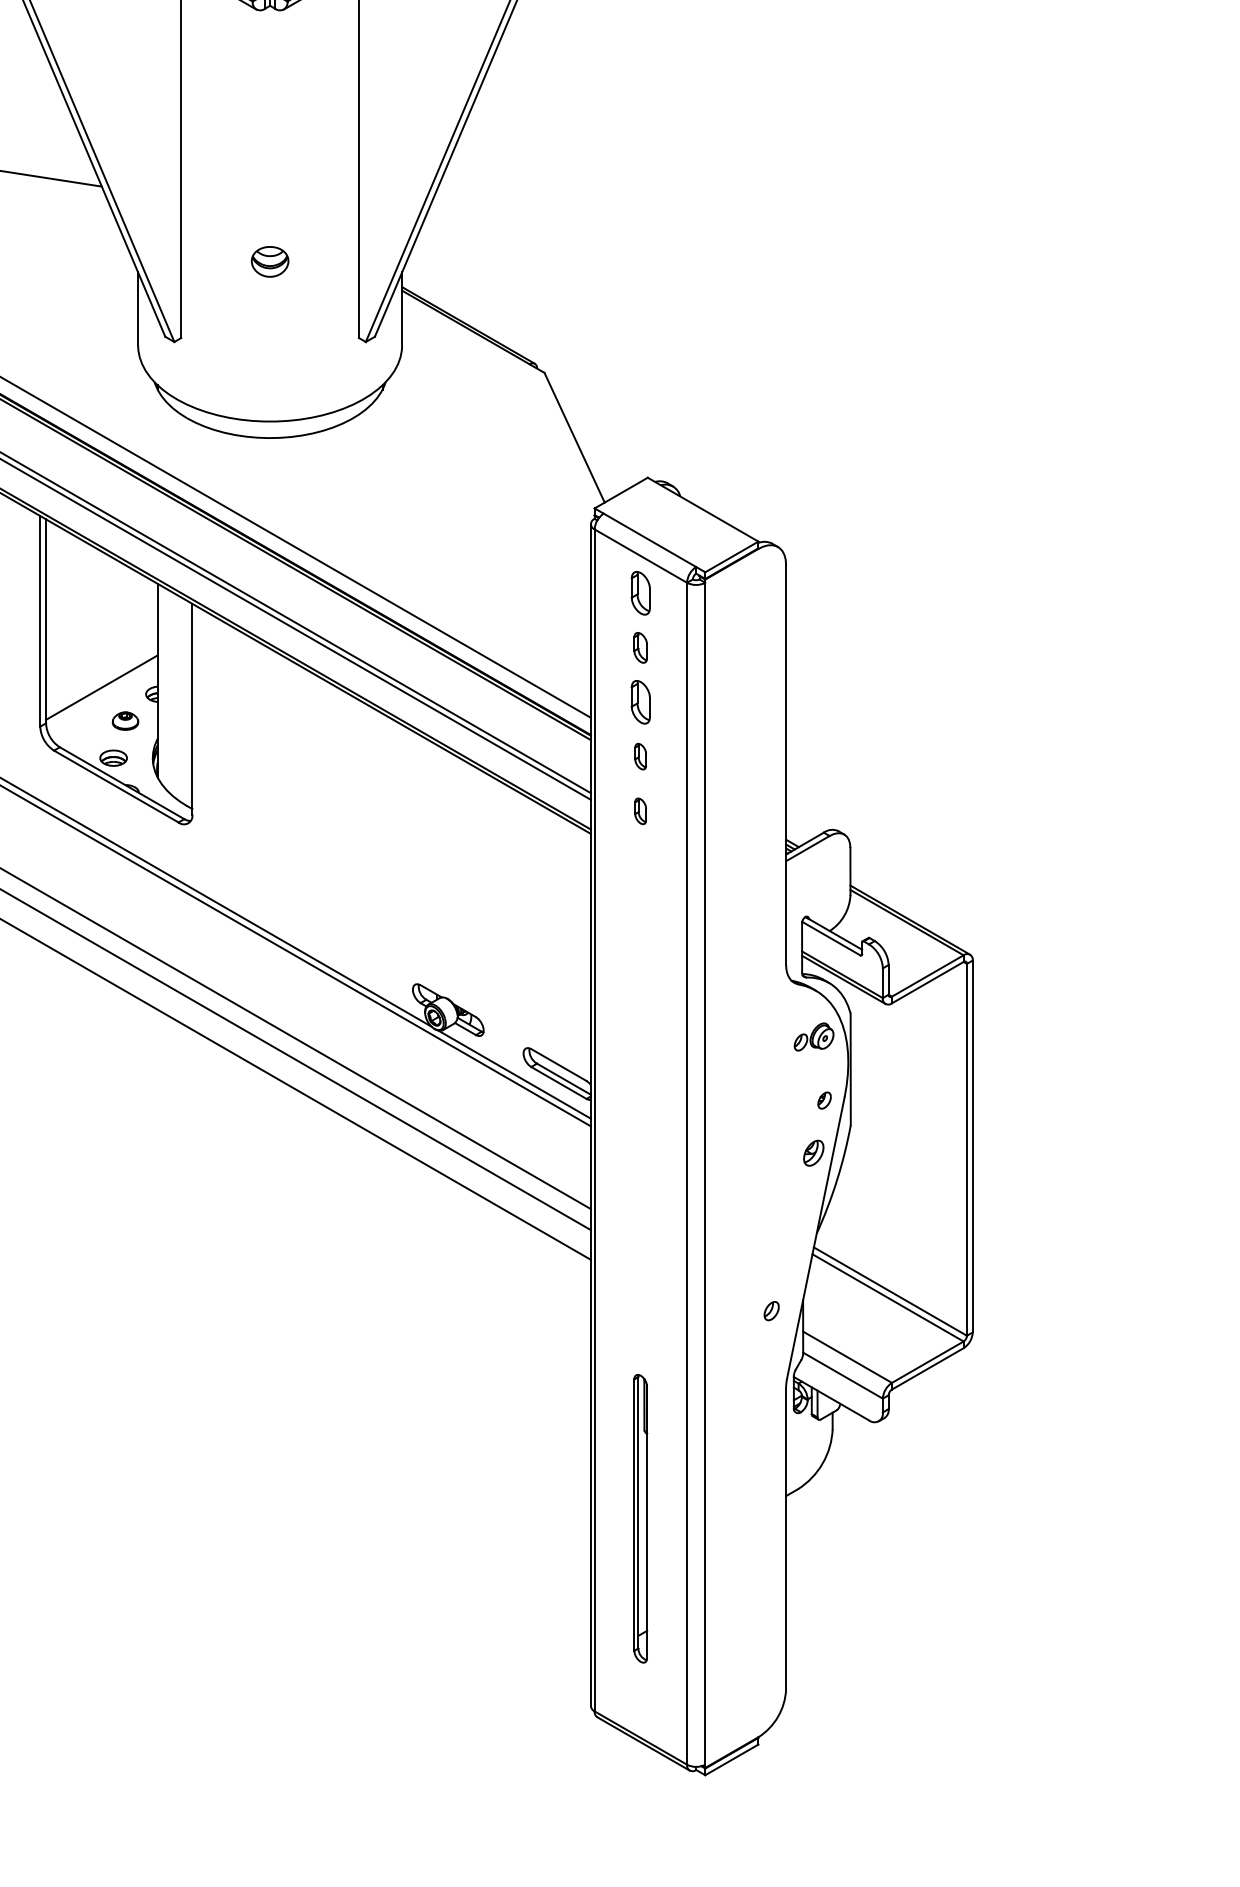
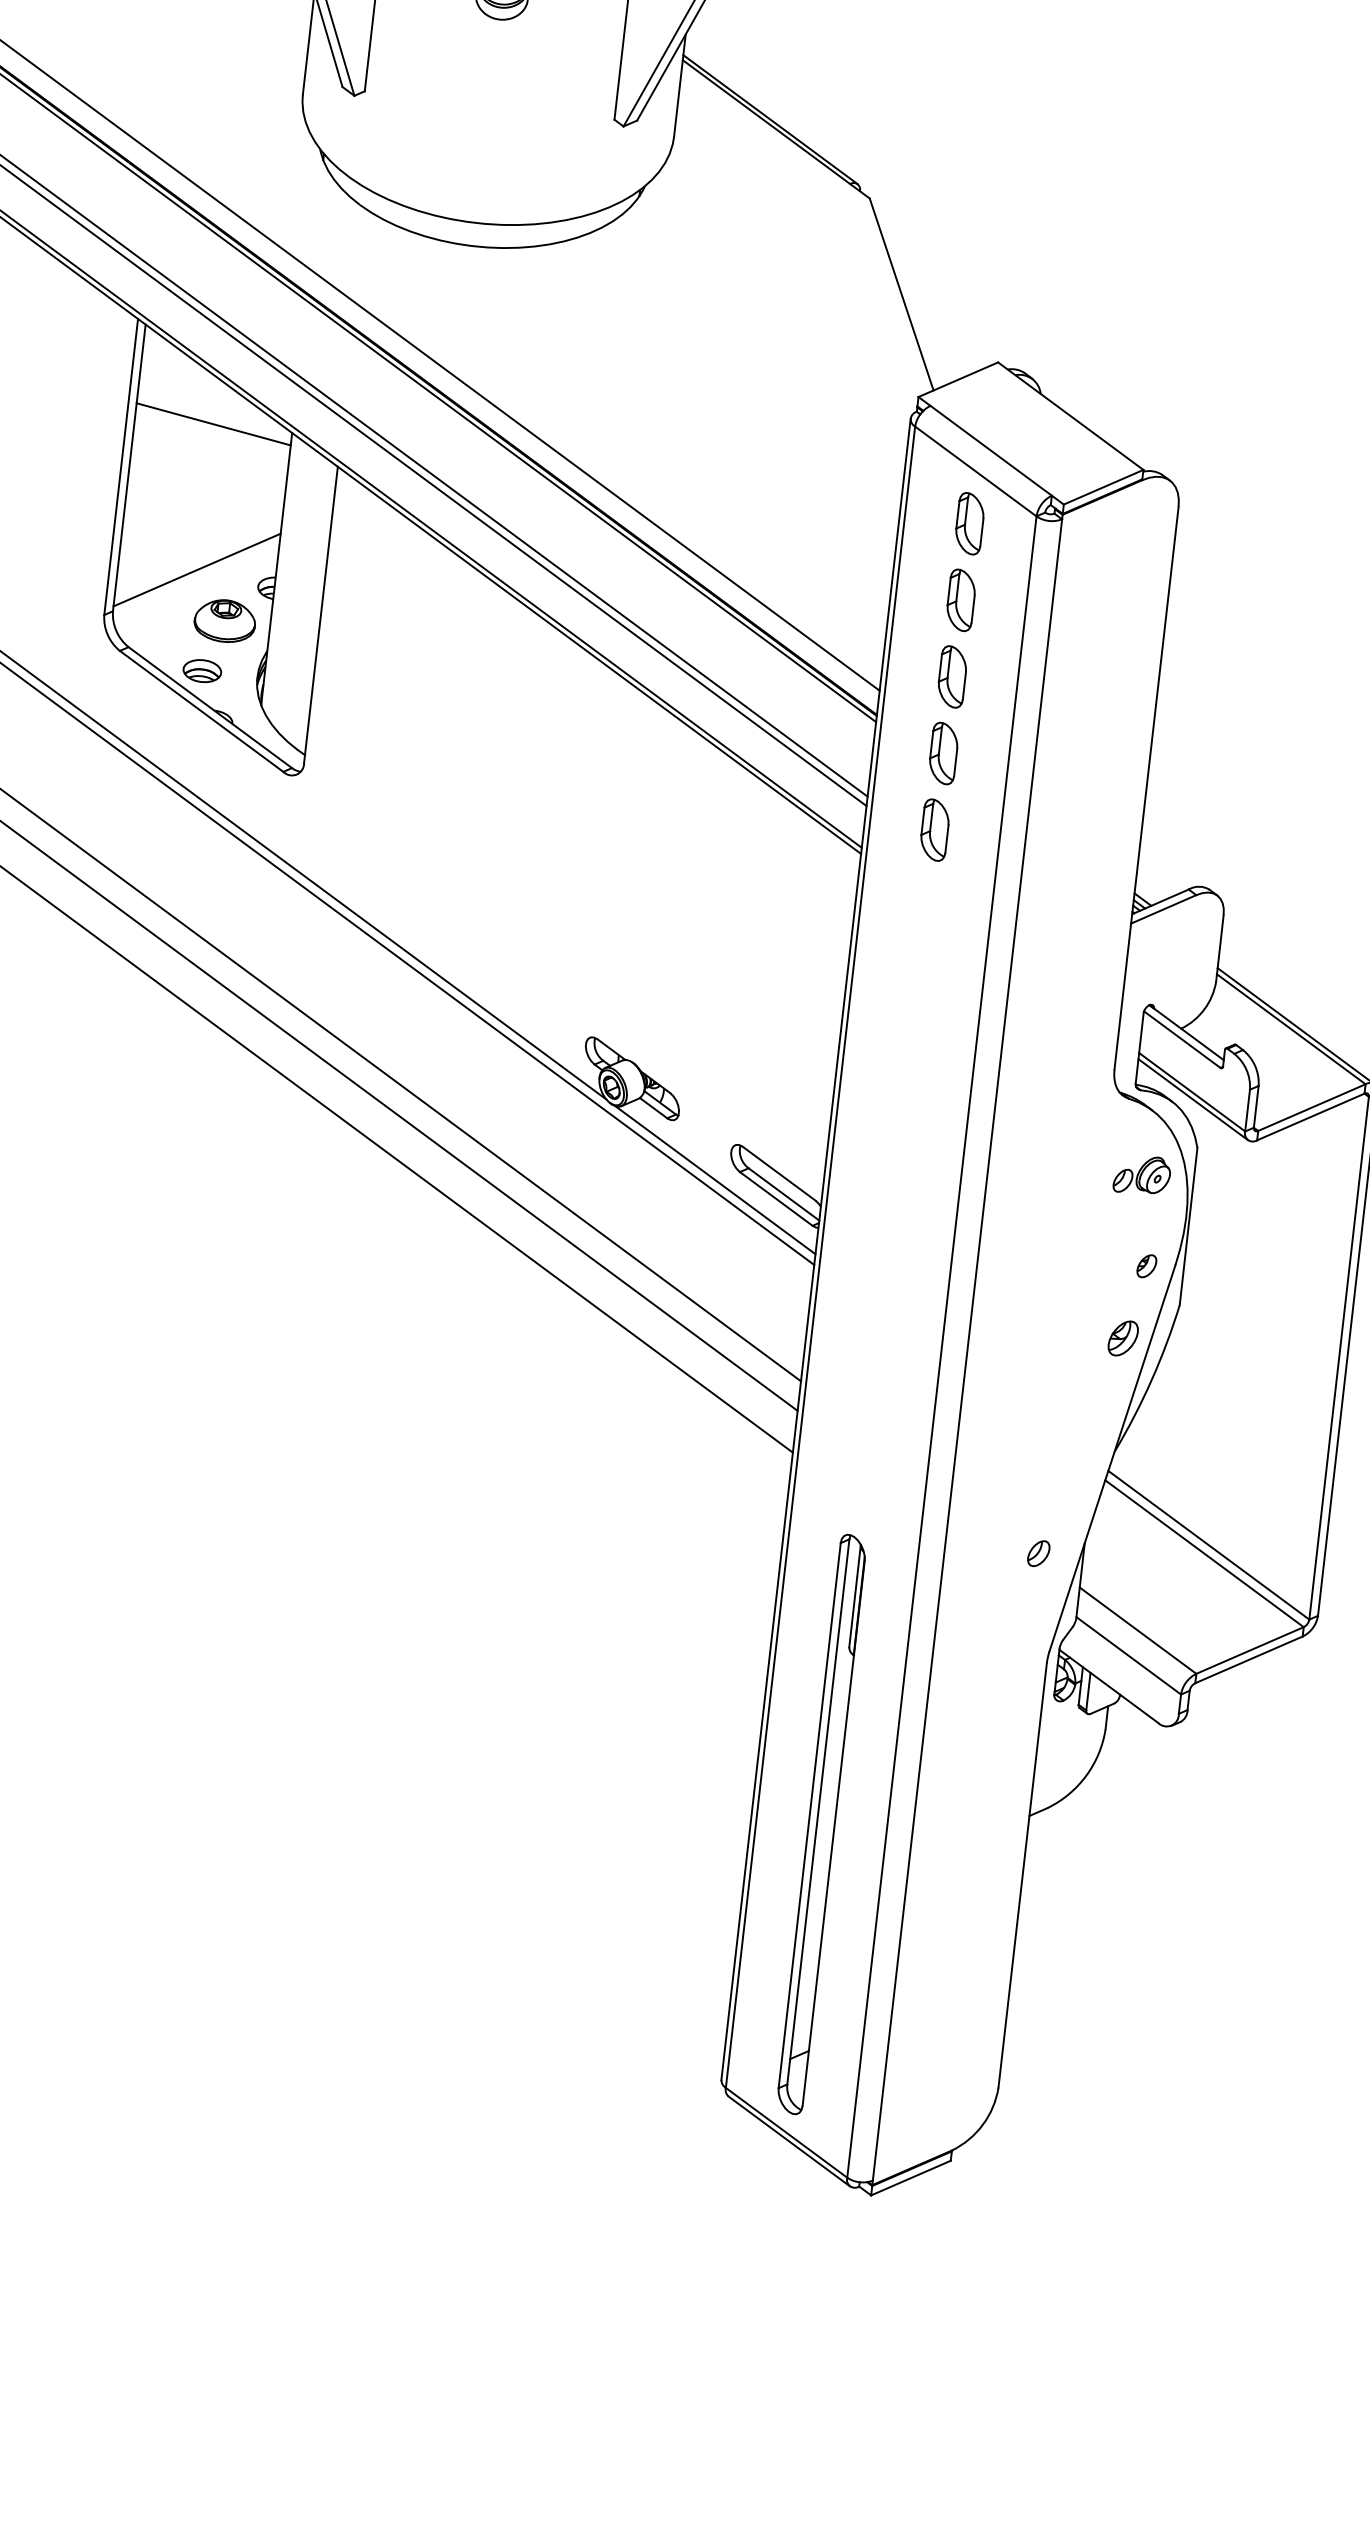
line: (101, 583) -> (213, 423), added
part: (640, 647) -> (960, 599), size x1.43
part: (125, 720) -> (225, 620), size x1.67
part: (640, 756) -> (943, 753), size x1.67
part: (640, 811) -> (934, 830), size x1.67
part: (640, 1518) -> (821, 1824), size x1.43

